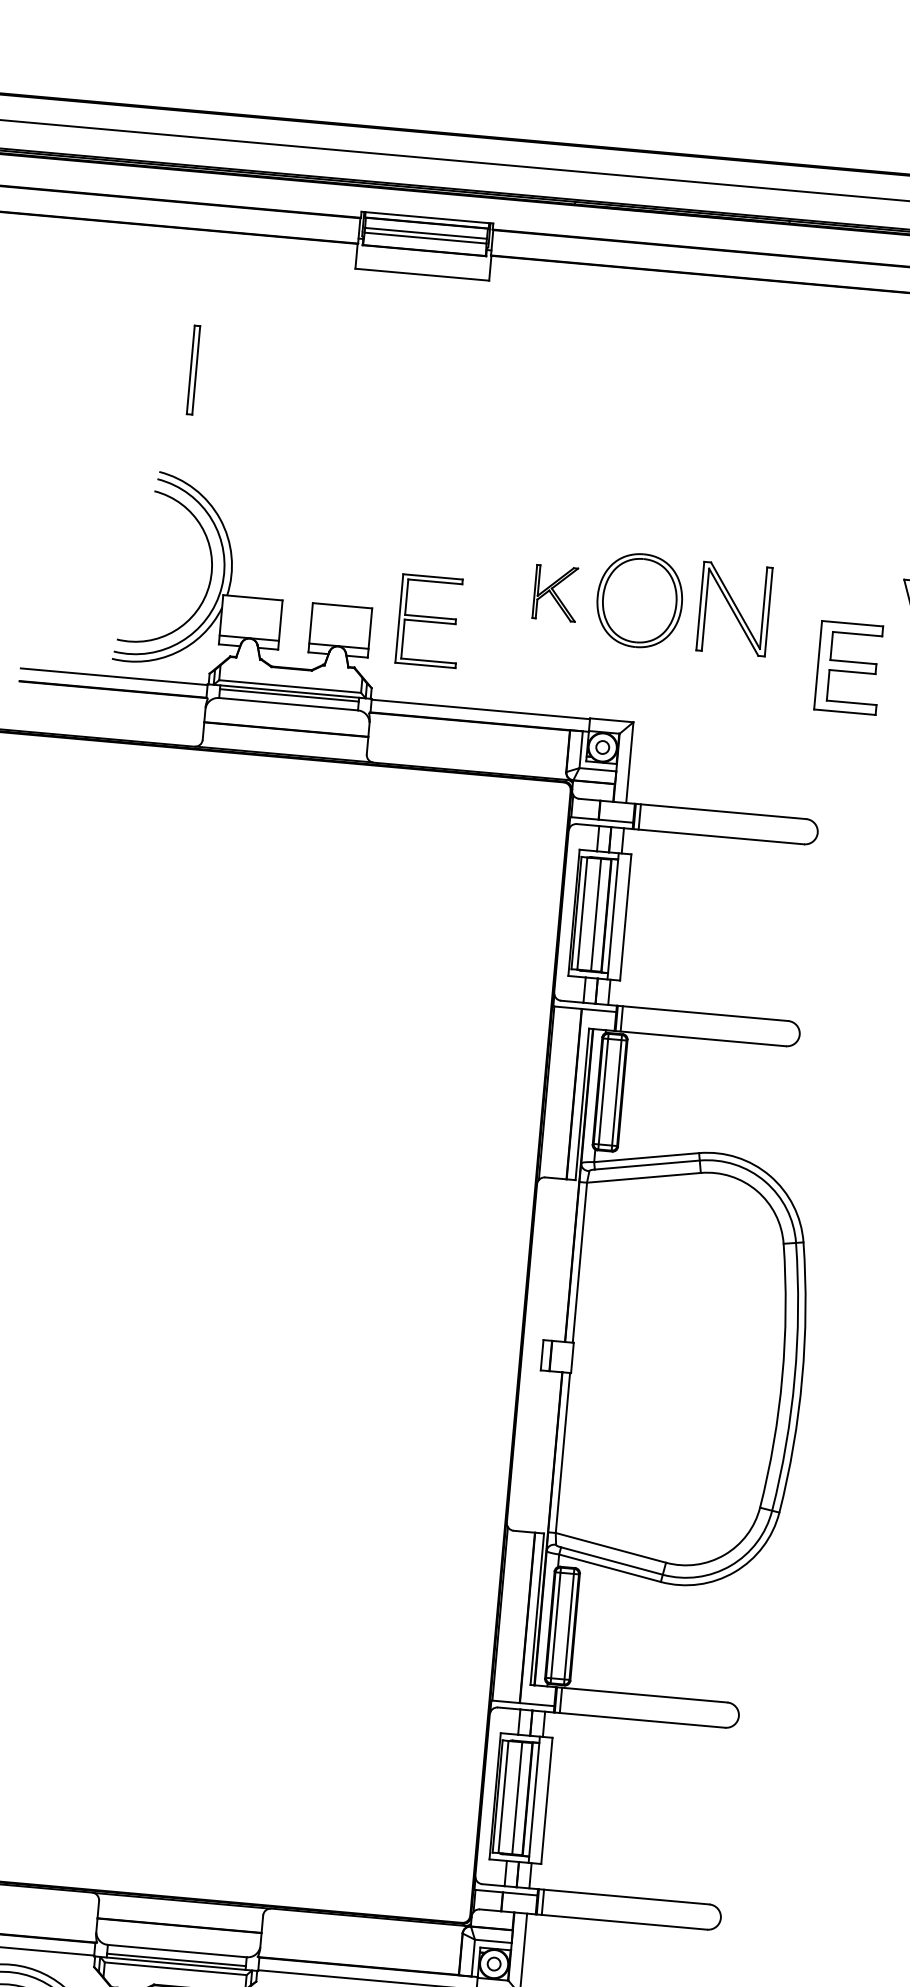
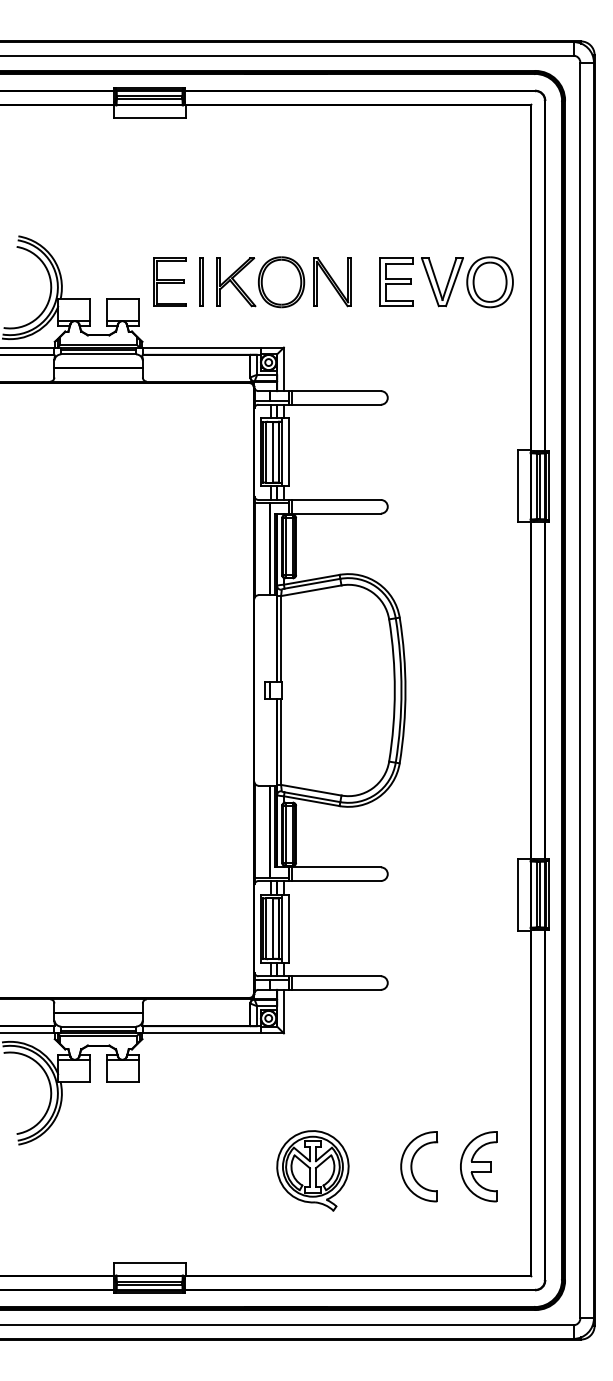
line: (191, 368) -> (200, 281), moved
part: (556, 593) -> (236, 282), size x1.67
part: (428, 619) -> (169, 281), moved
part: (848, 666) -> (396, 281), moved

